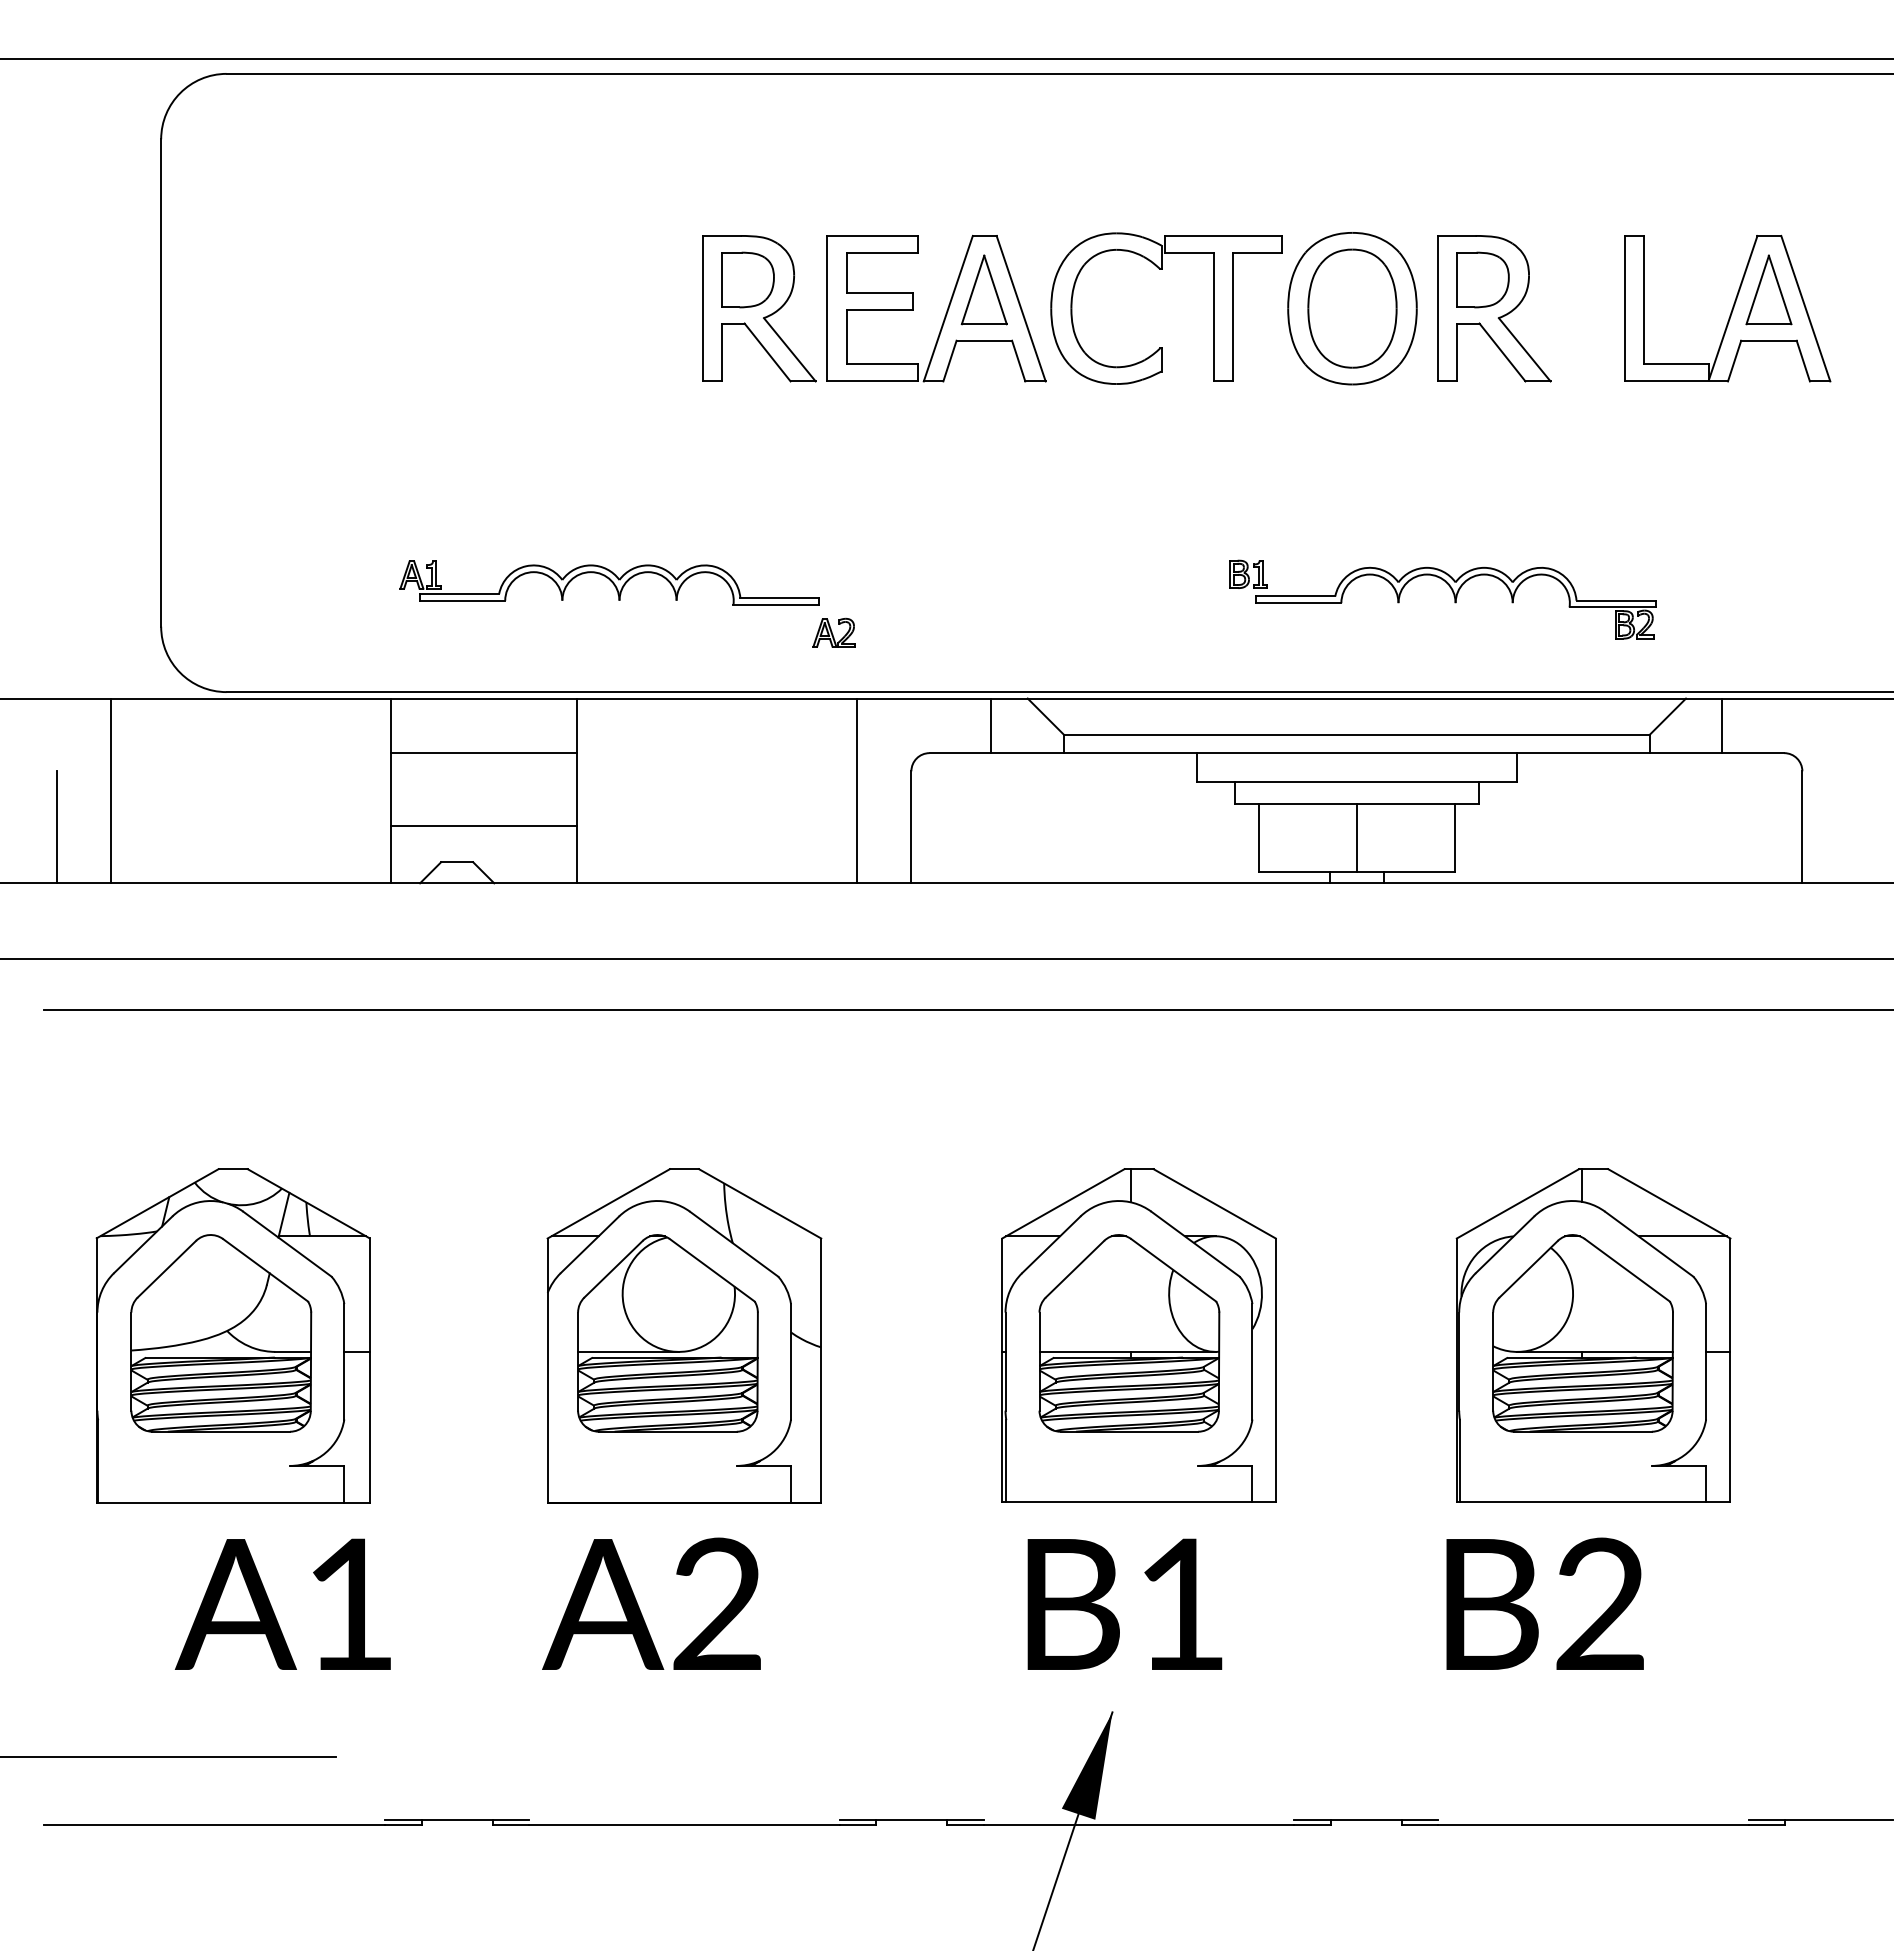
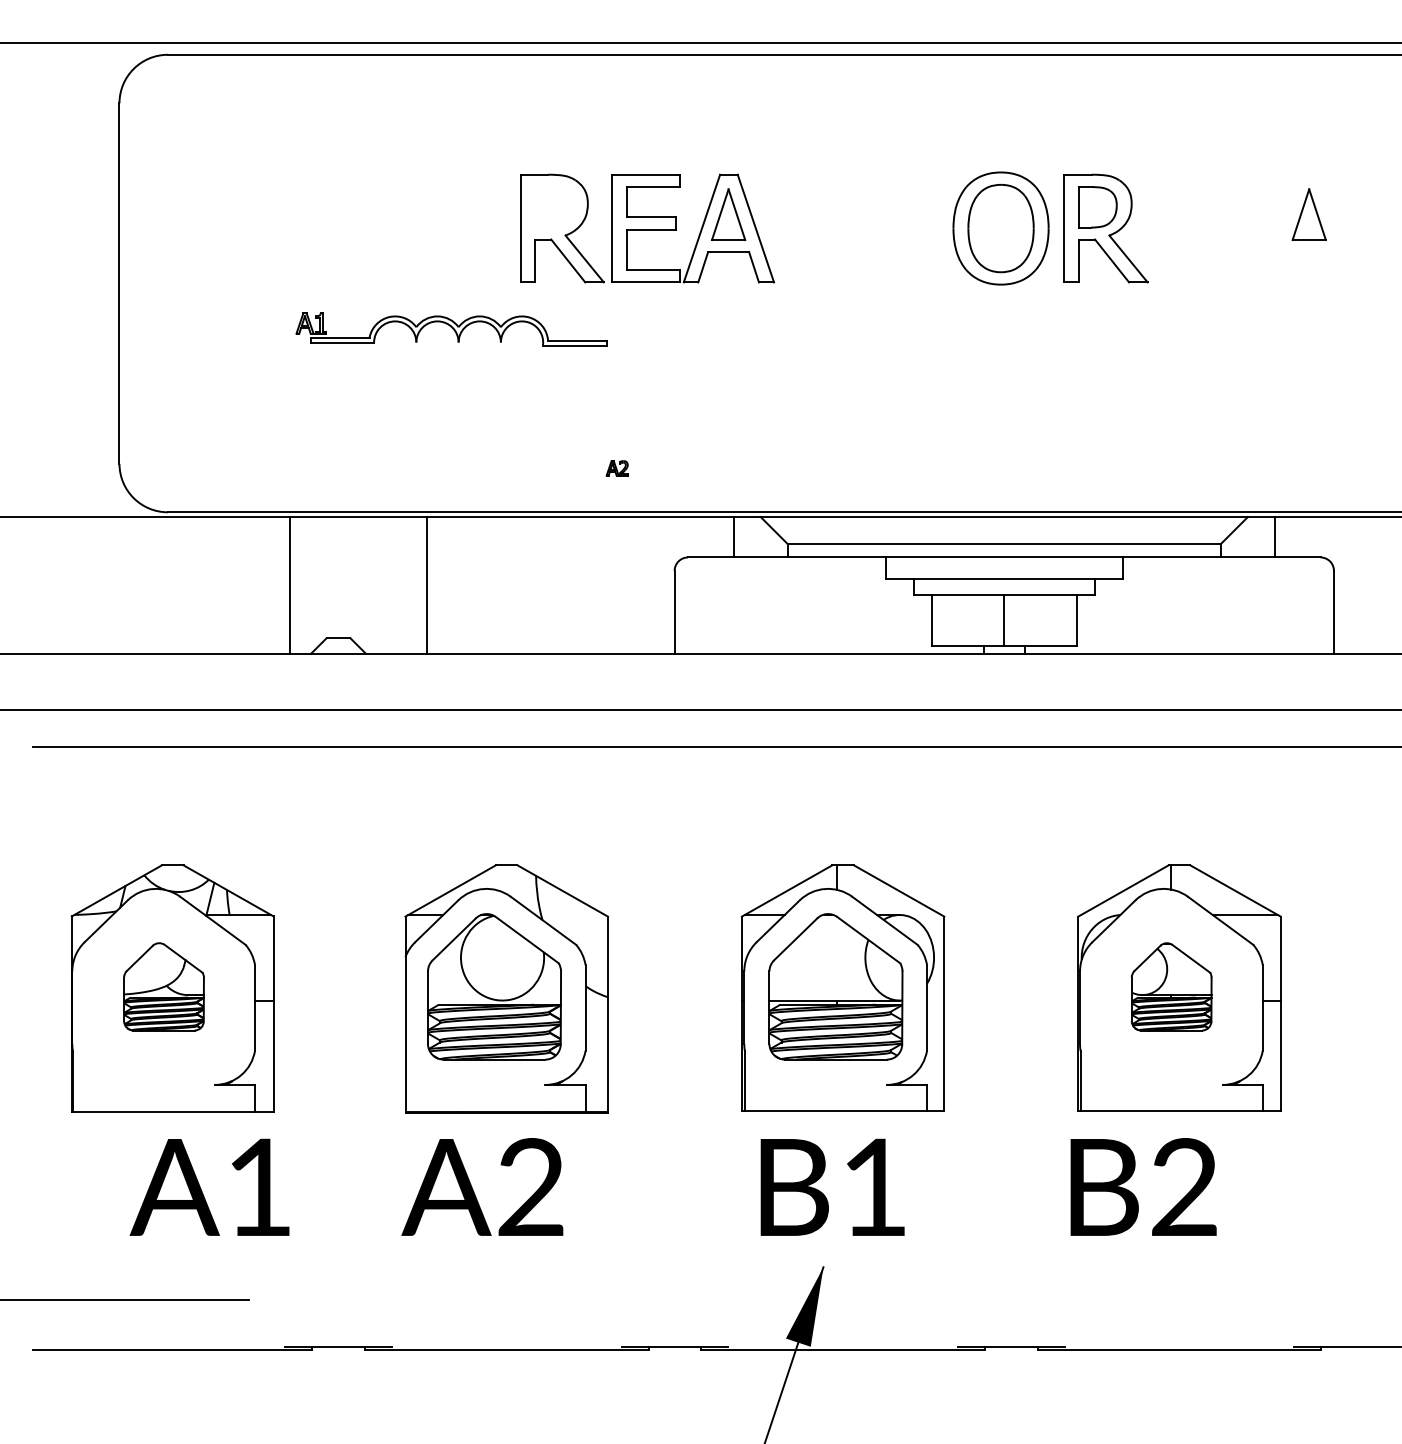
part: (1162, 269) -> (860, 199), removed
part: (747, 279) -> (553, 206), removed
part: (1727, 308) -> (1278, 228), removed
part: (609, 582) -> (451, 329), moved
part: (1453, 596) -> (1075, 441), removed
part: (833, 632) -> (617, 468), size x0.7
line: (483, 753) -> (358, 557), removed
line: (111, 790) -> (82, 585), removed
line: (856, 790) -> (634, 585), removed
line: (483, 825) -> (358, 611), removed
line: (56, 827) -> (42, 612), removed
part: (221, 1333) -> (164, 986), size x0.6
part: (1582, 1333) -> (1171, 986), size x0.6
line: (628, 1351) -> (465, 1000), removed

